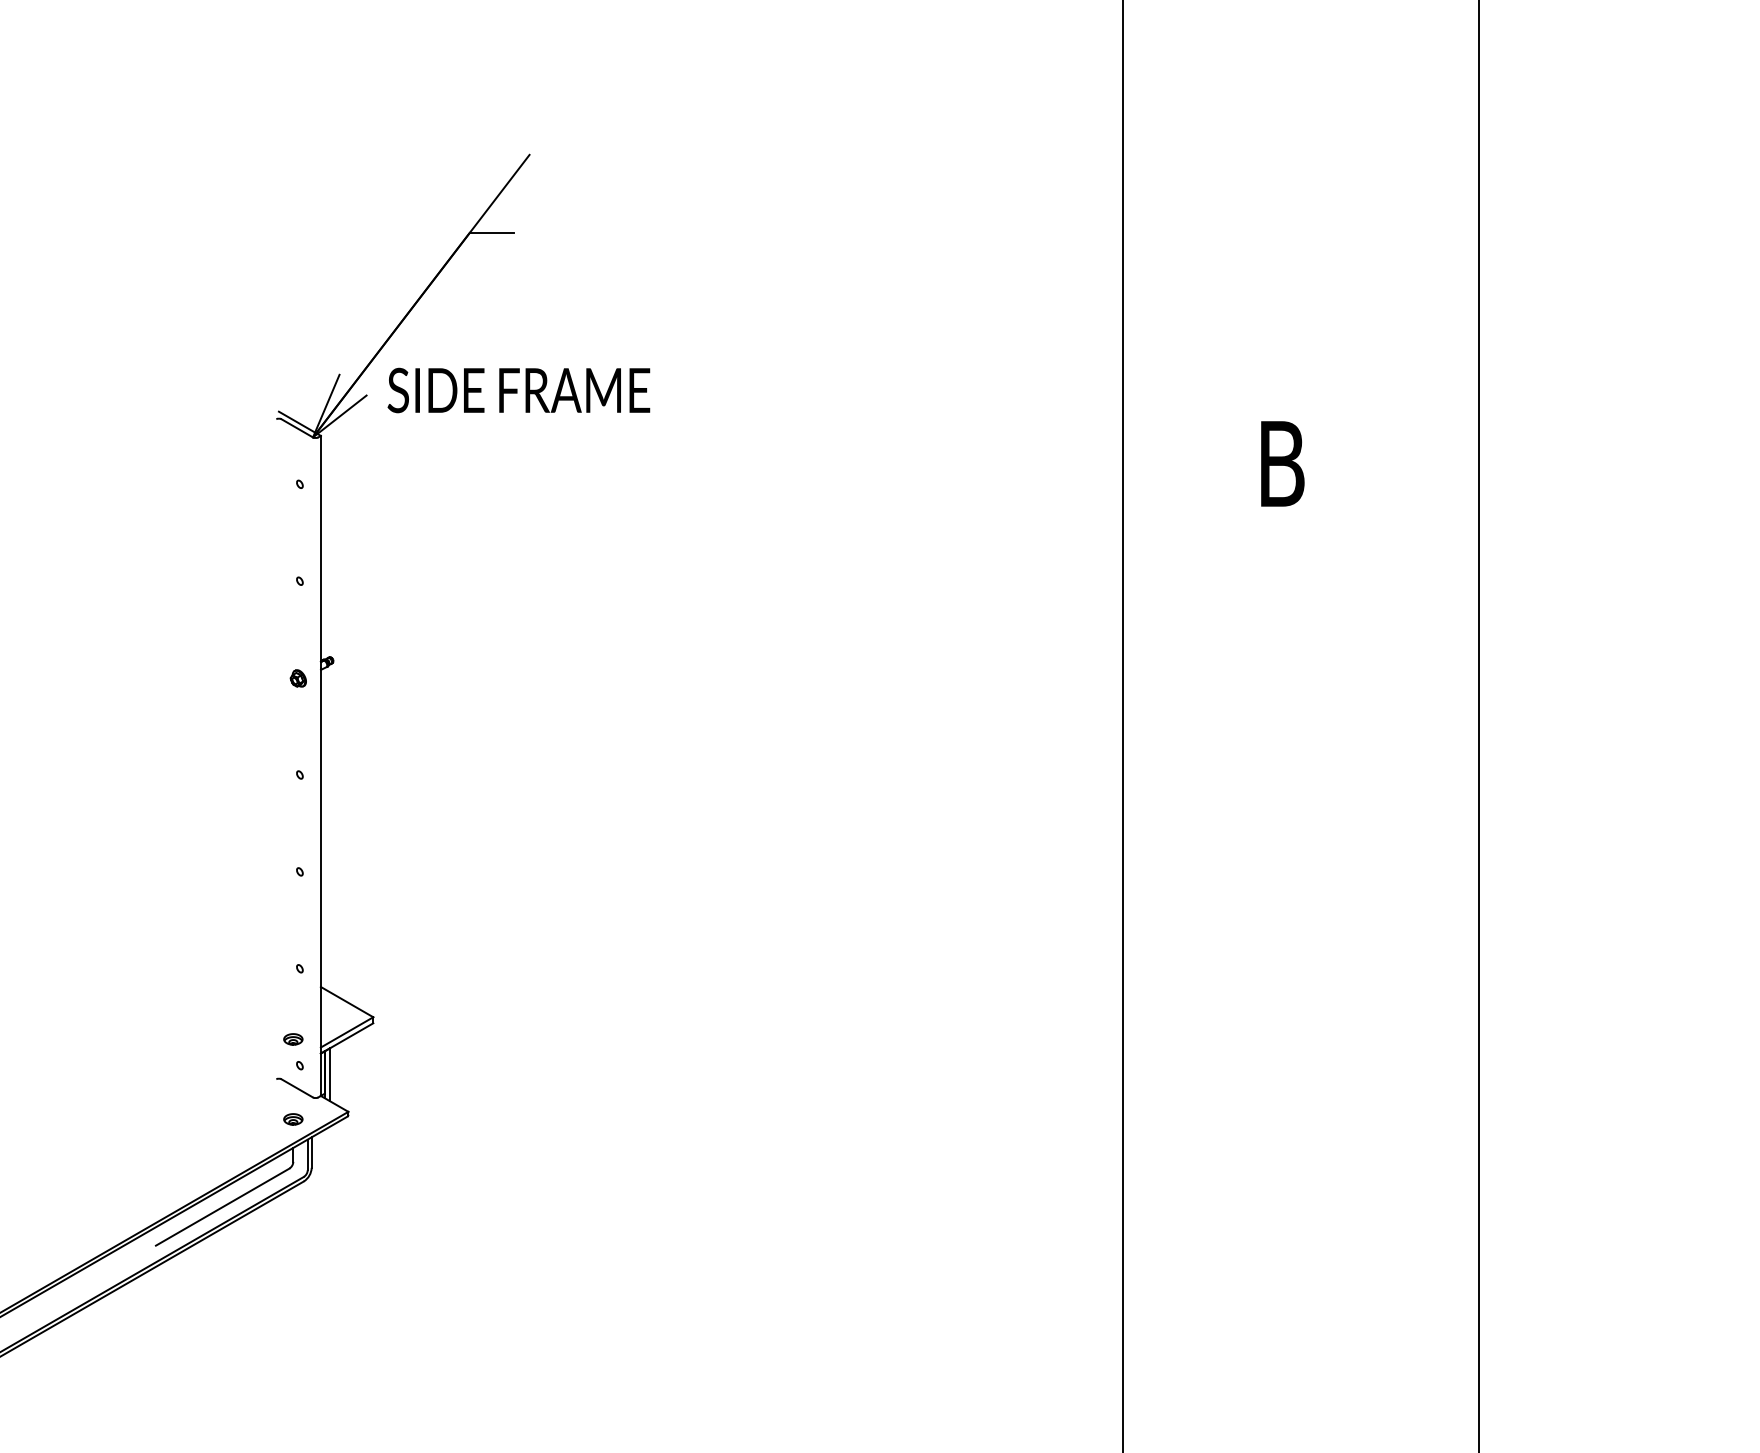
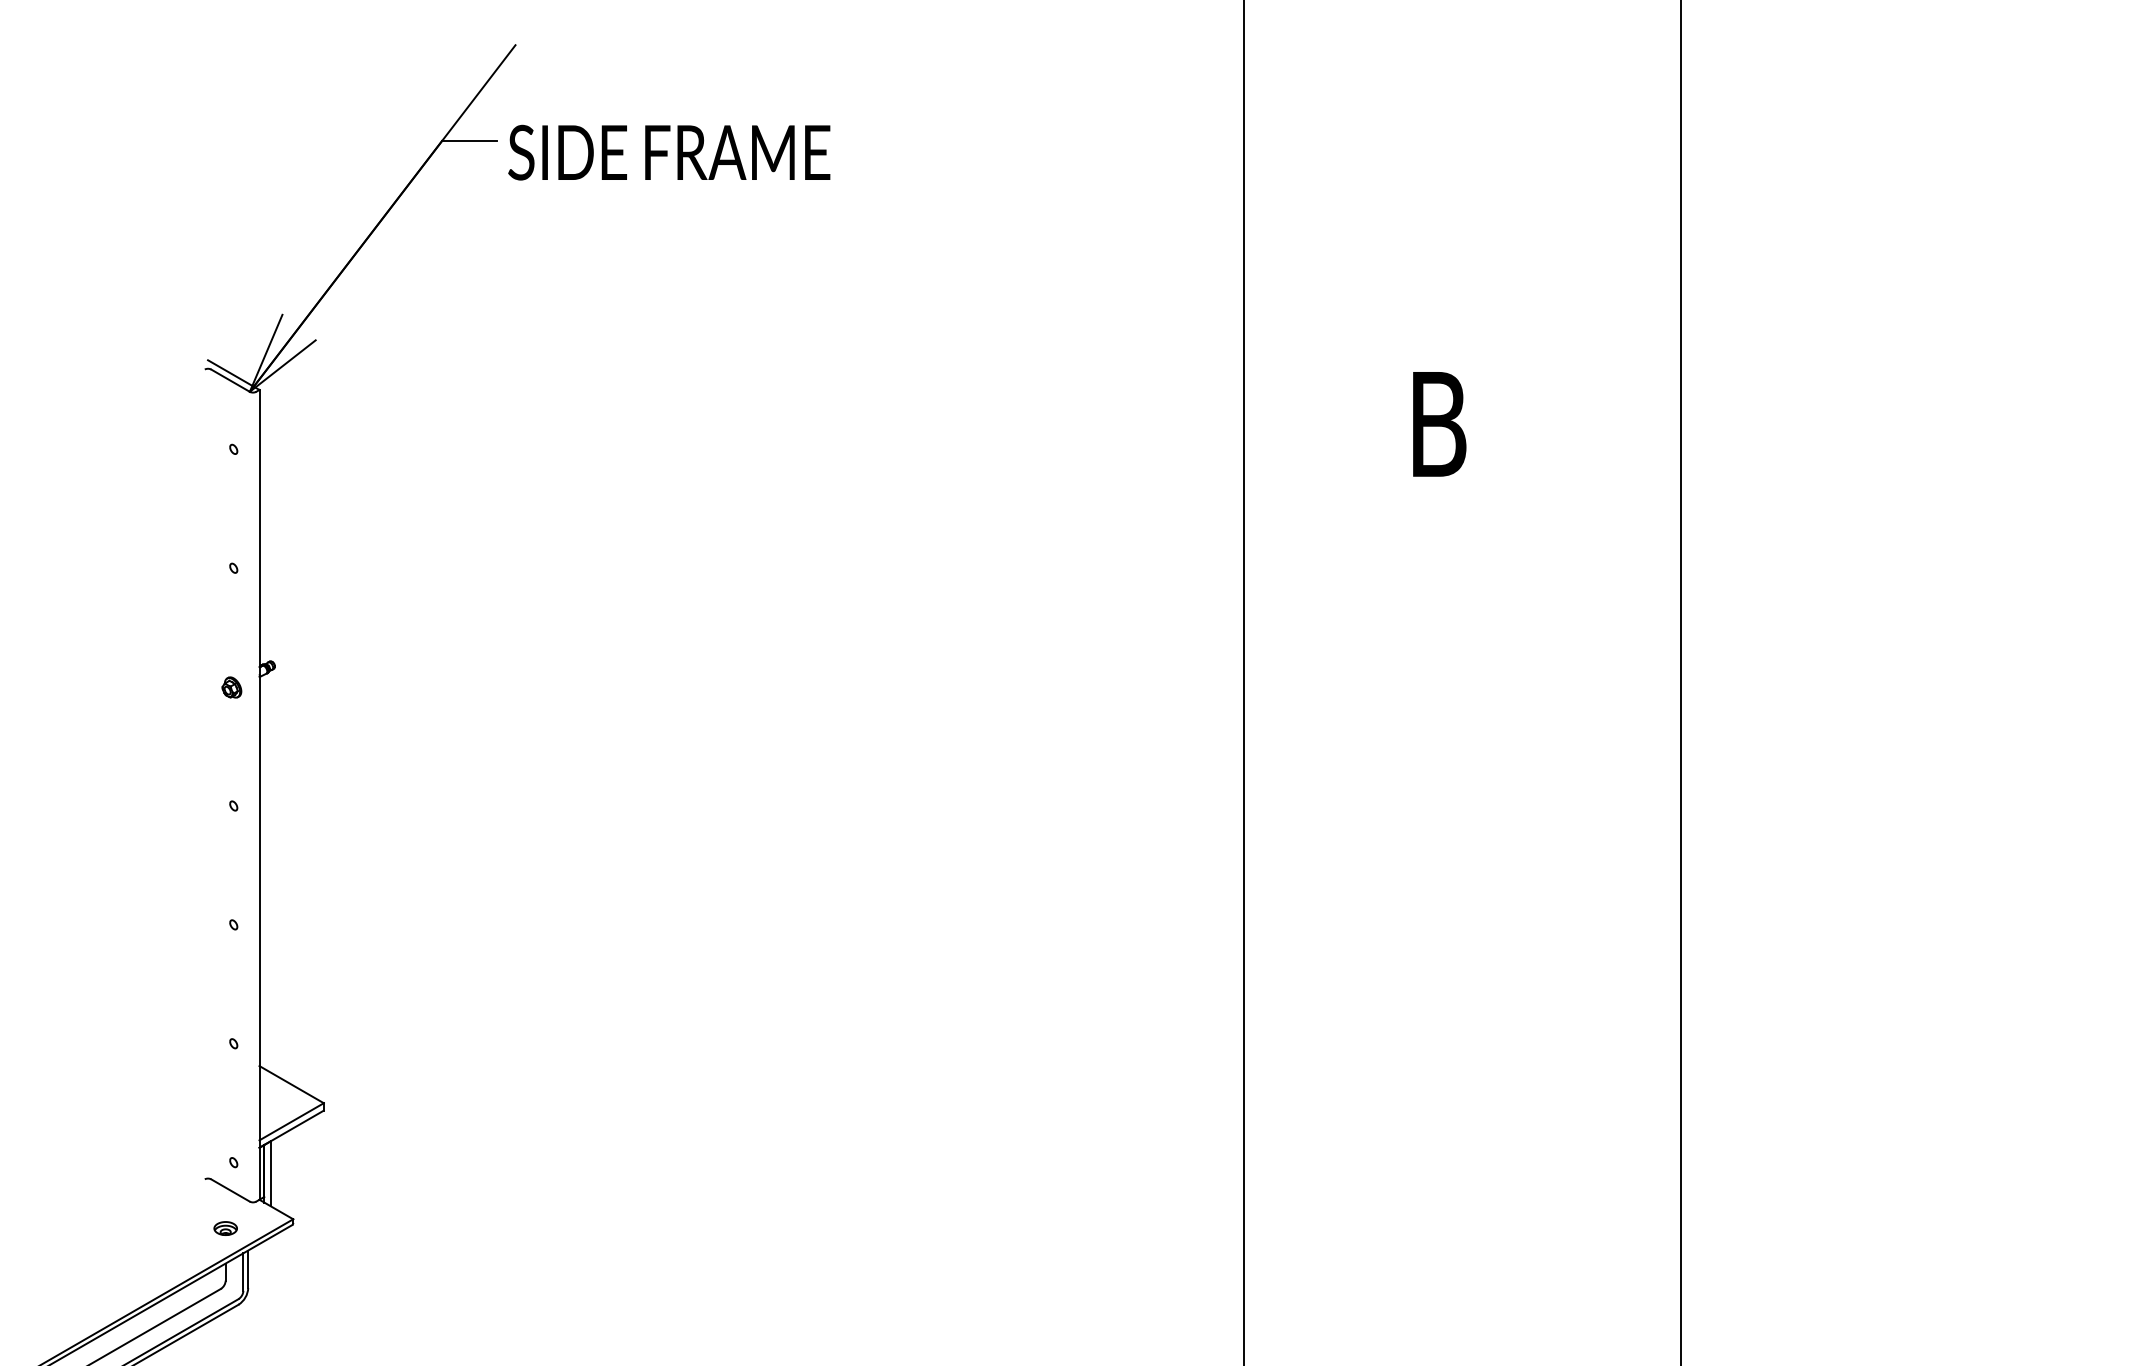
text: (518, 390) -> (668, 152), moved
part: (293, 1039) -> (225, 1130), removed

